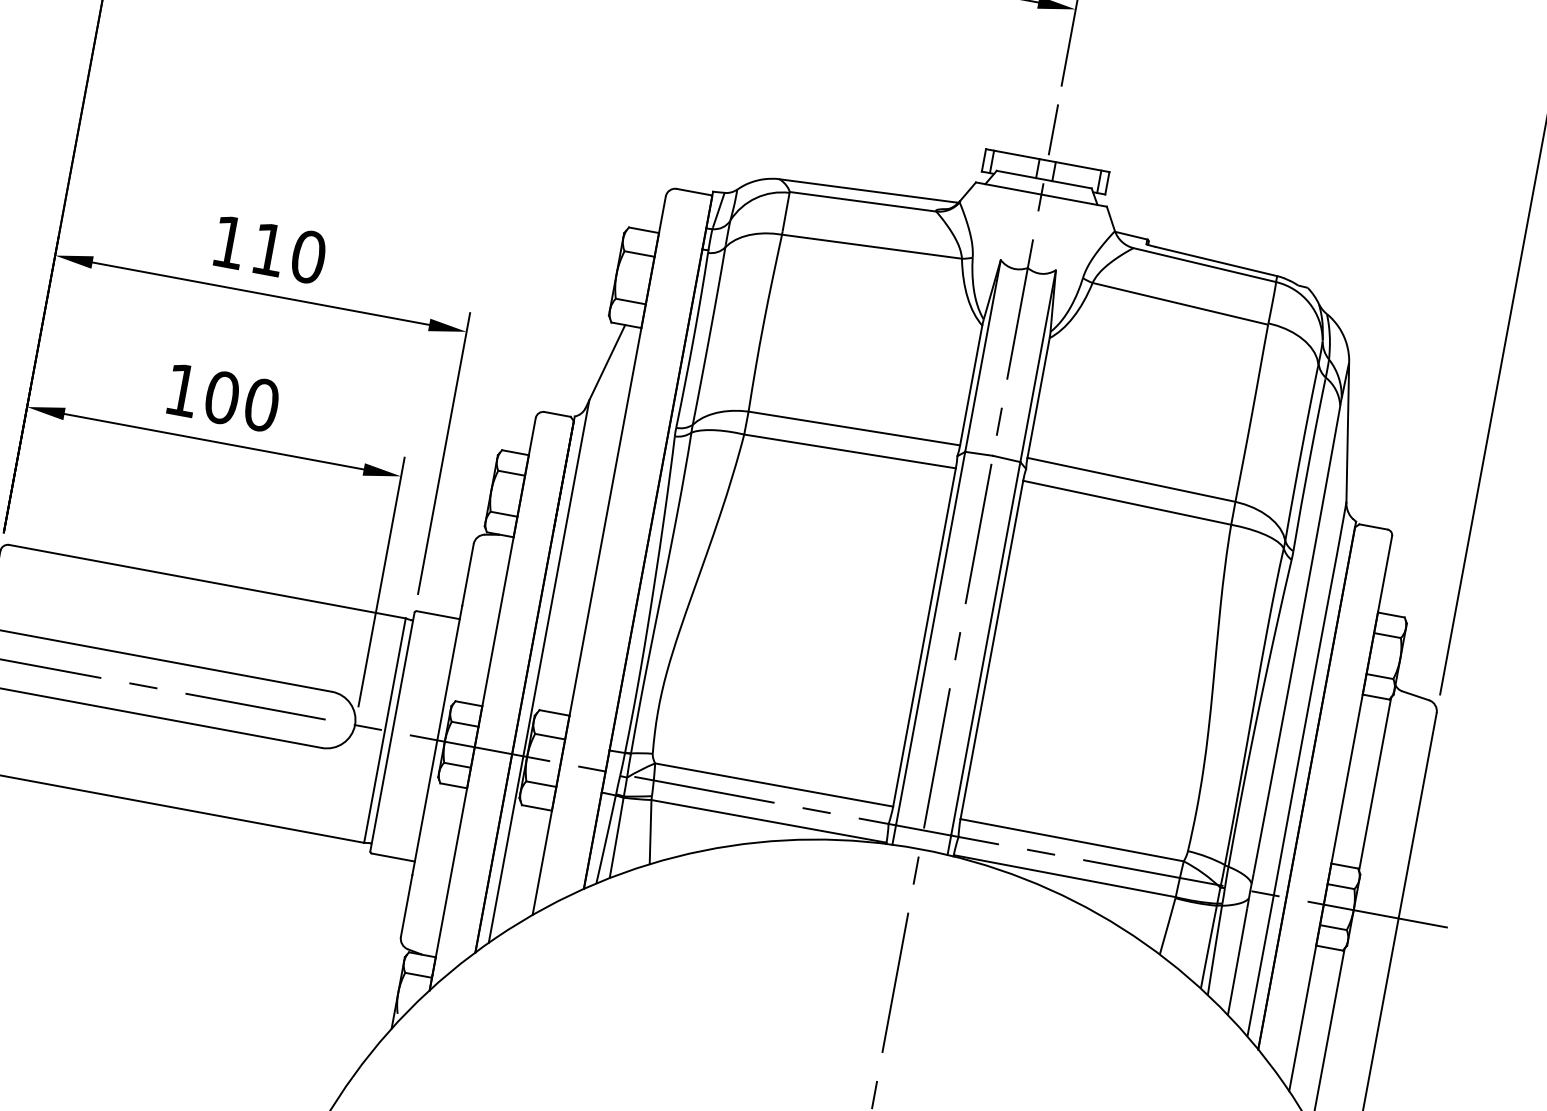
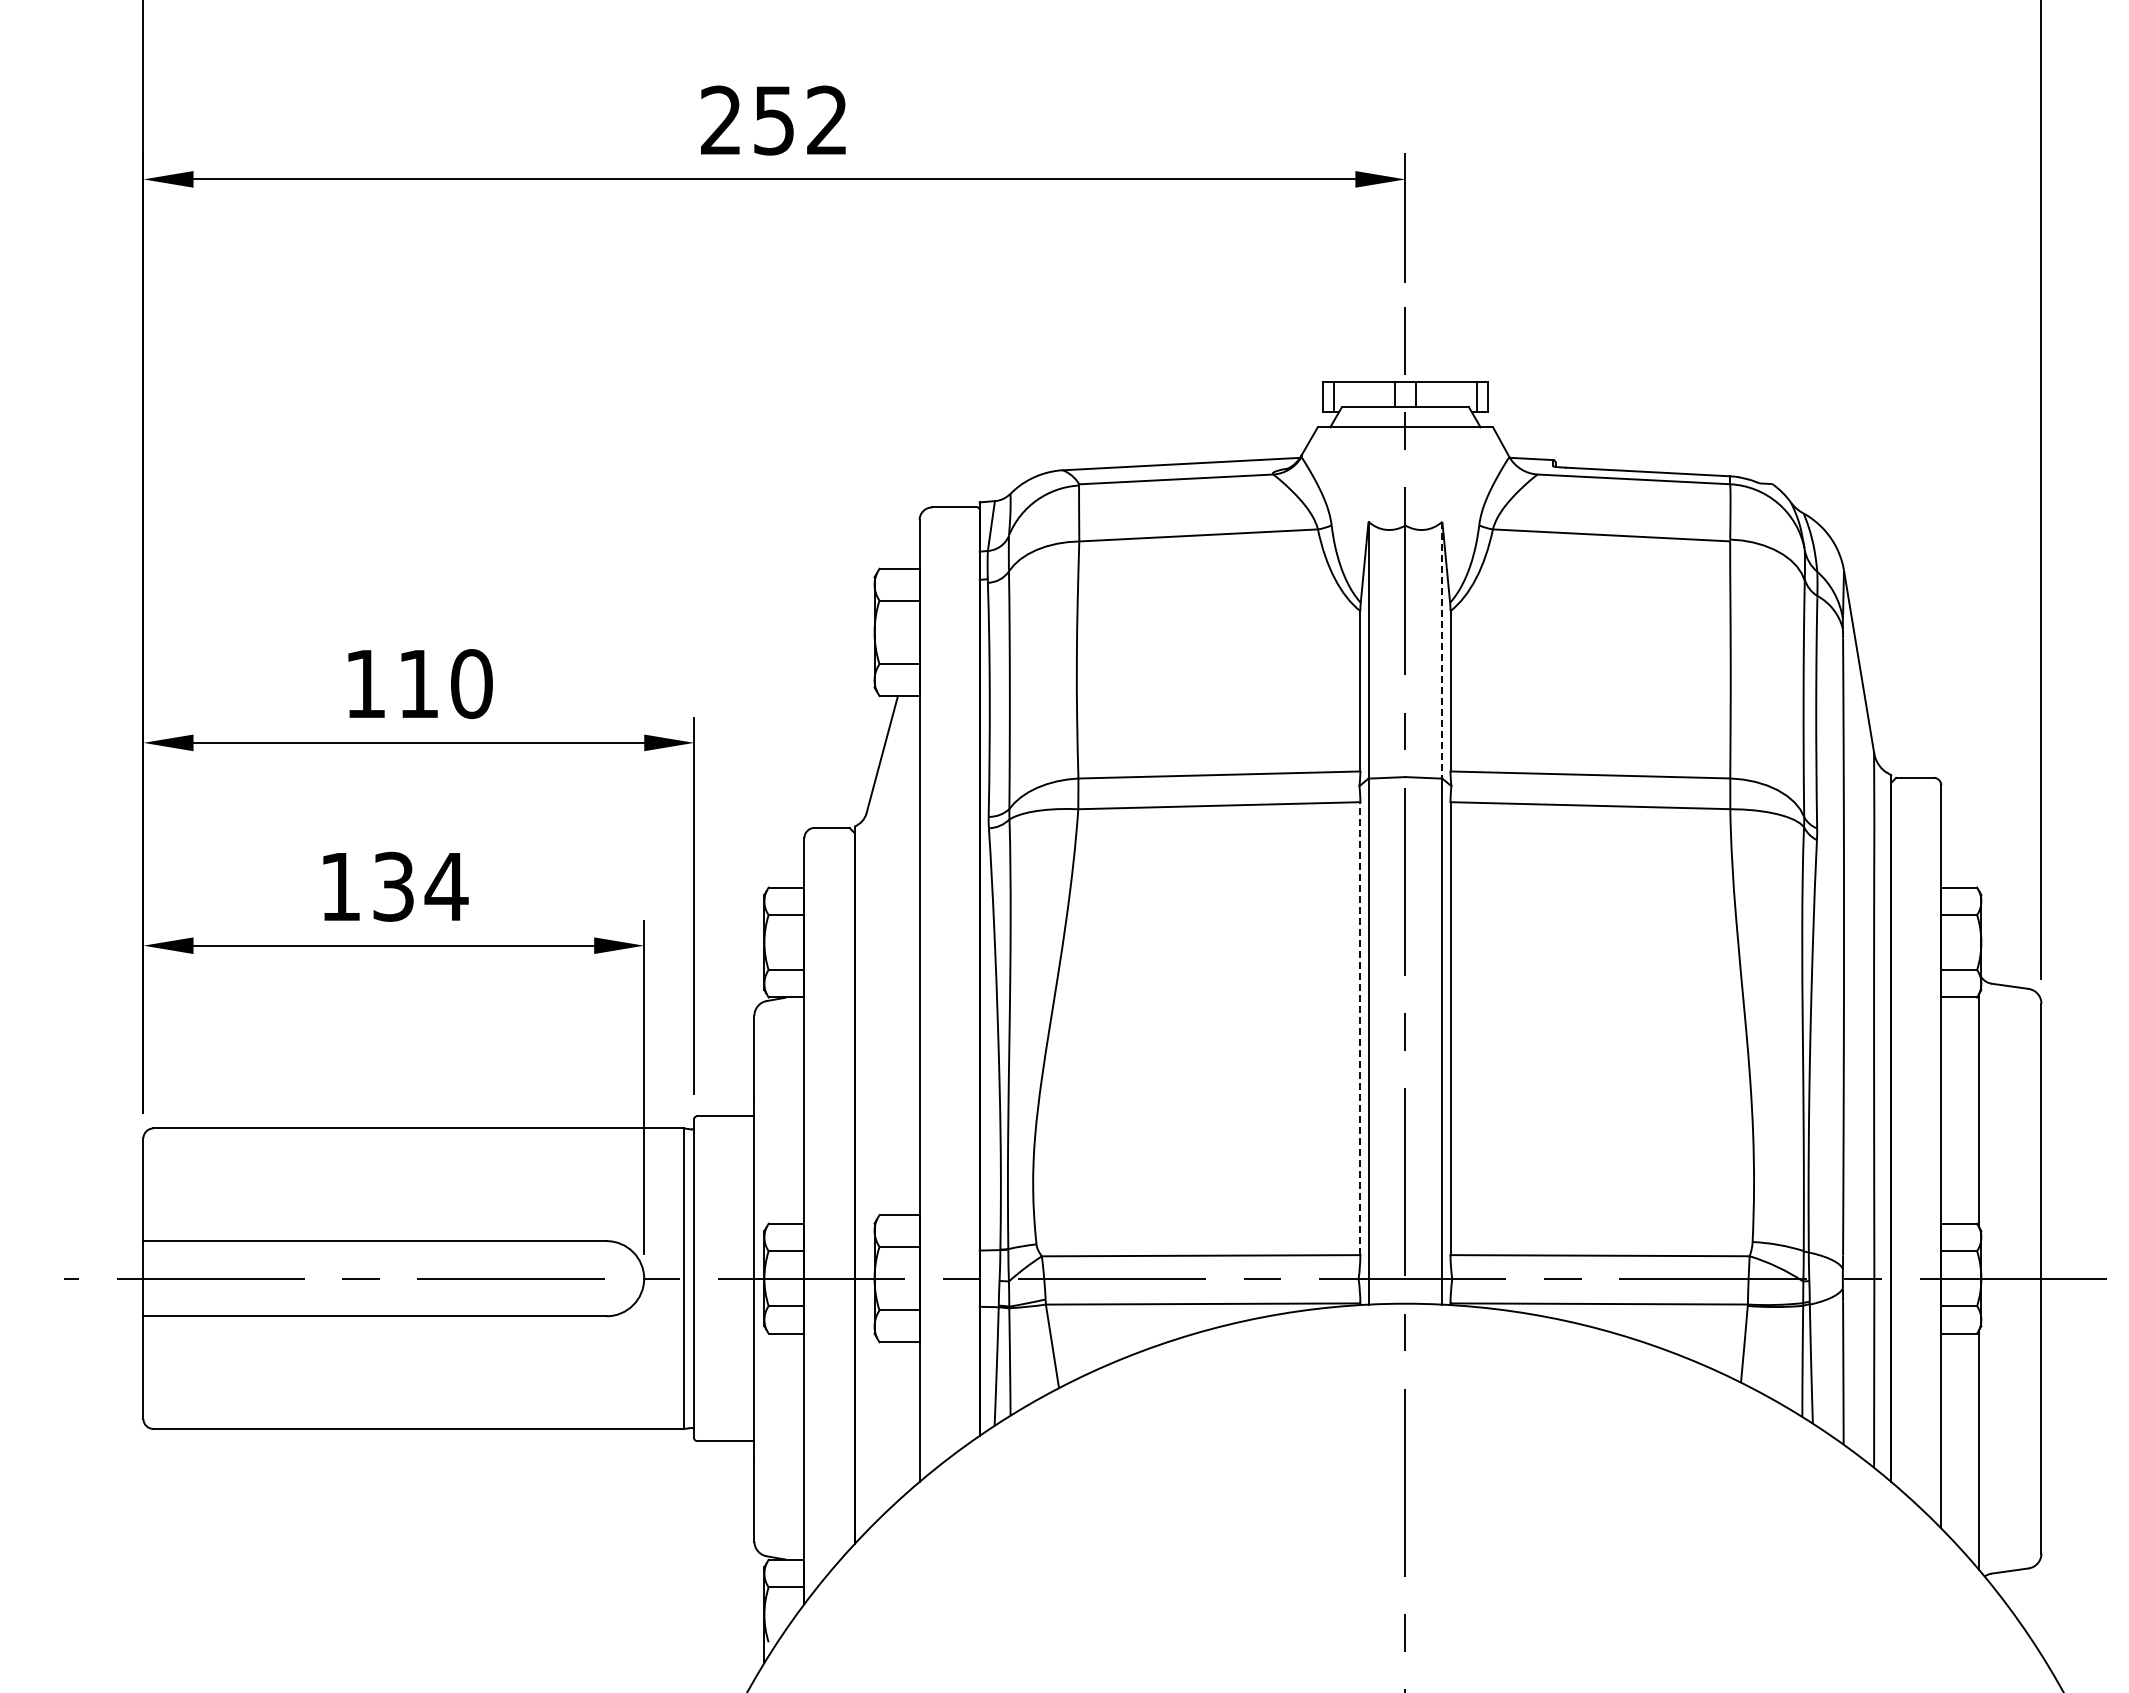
line: (1038, 366) -> (1442, 650), solid -> dashed
text: (242, 401) -> (420, 886), 100 -> 134
line: (924, 637) -> (1360, 1028), solid -> dashed
line: (538, 671) -> (869, 1165), removed

